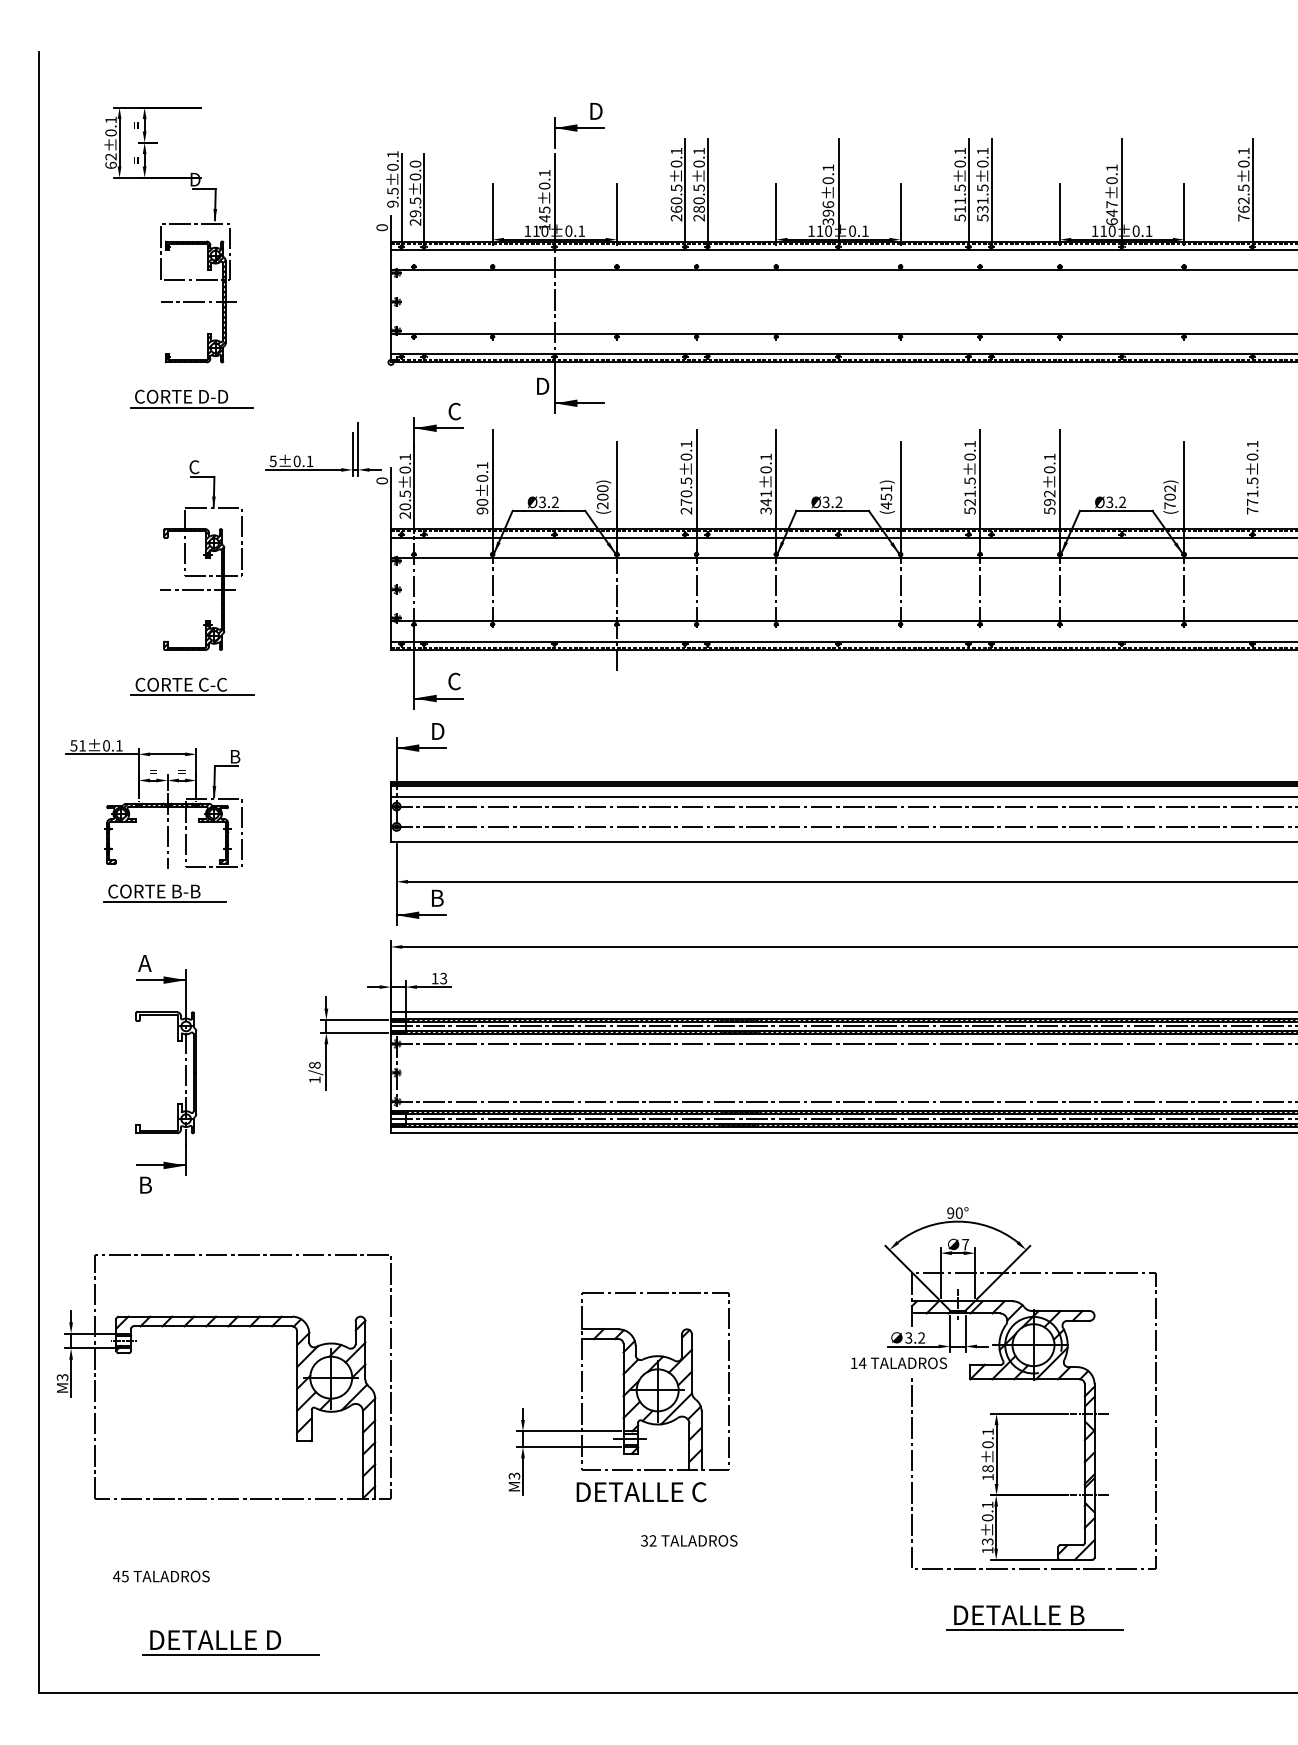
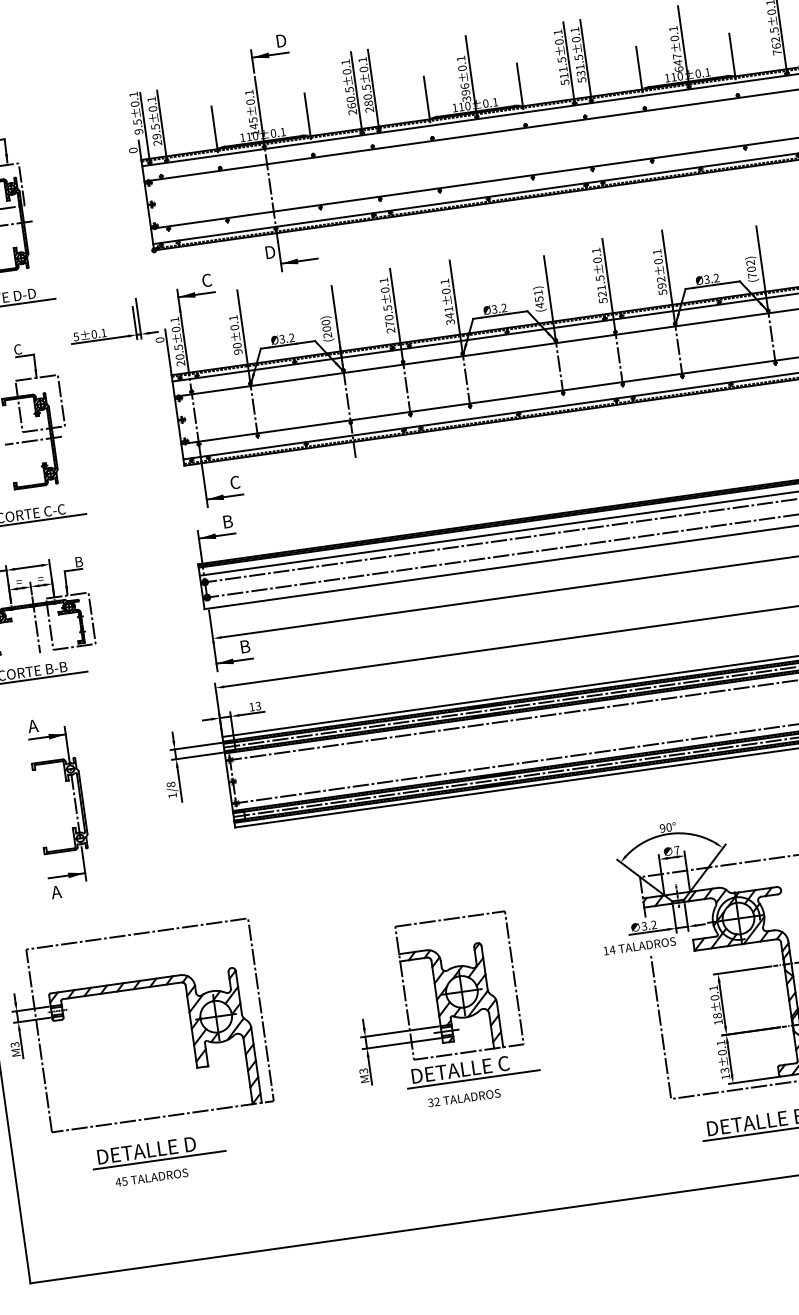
text: (415, 163) -> (151, 98), 29.5±0.0 -> 29.5±0.1
text: (439, 731) -> (229, 521), D -> B
text: (144, 1184) -> (56, 891), B -> A
line: (657, 1507) -> (474, 1079), added
text: (689, 1540) -> (464, 1097), moved
text: (160, 1576) -> (151, 1177), moved
part: (230, 1642) -> (158, 1150), moved

